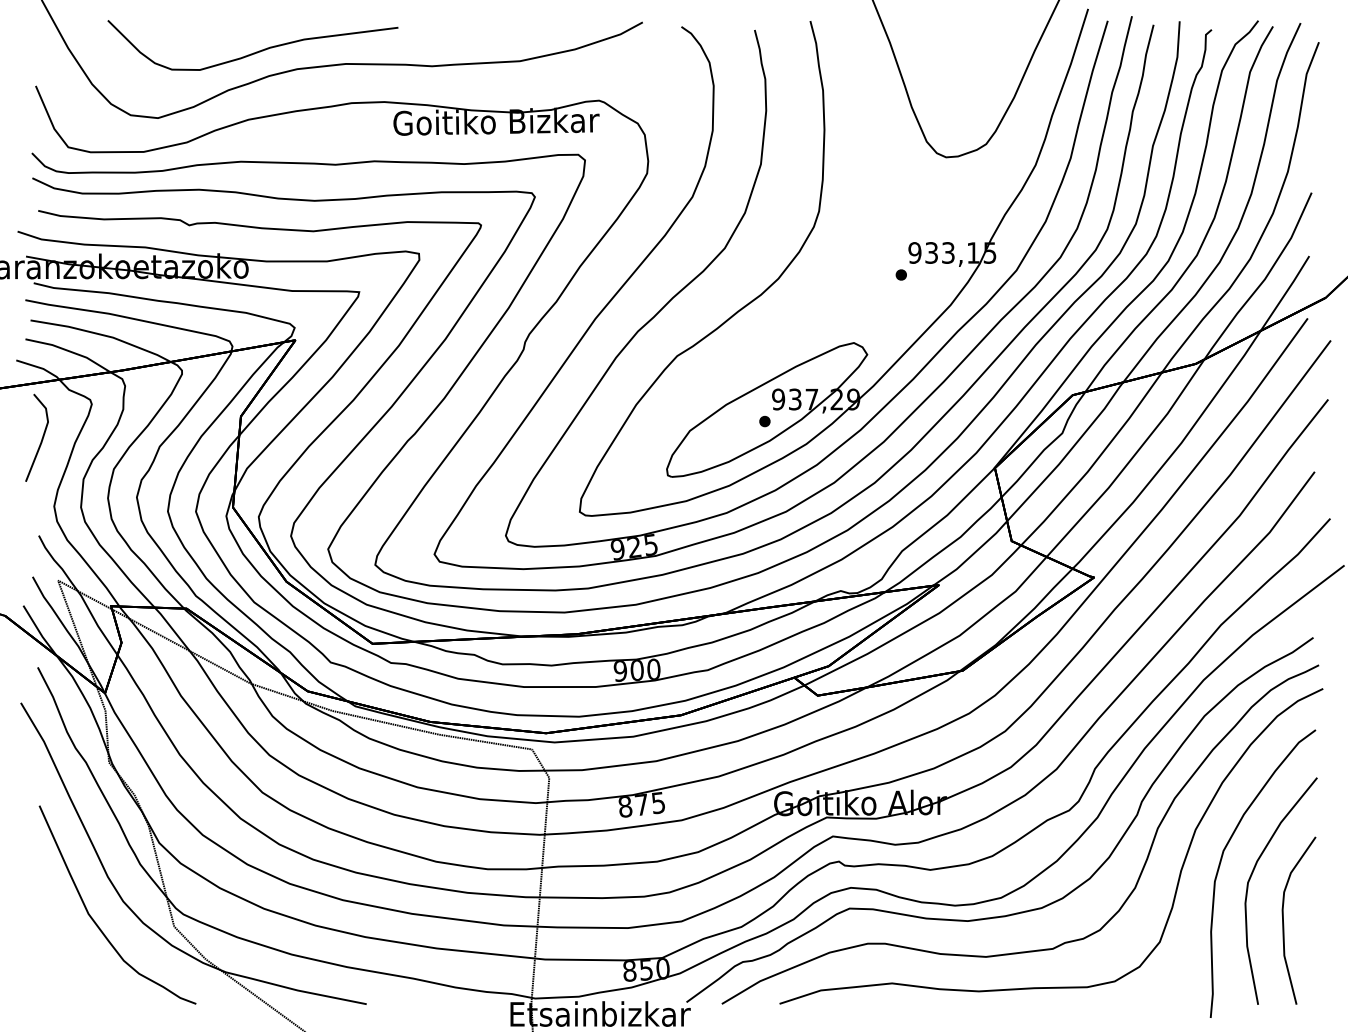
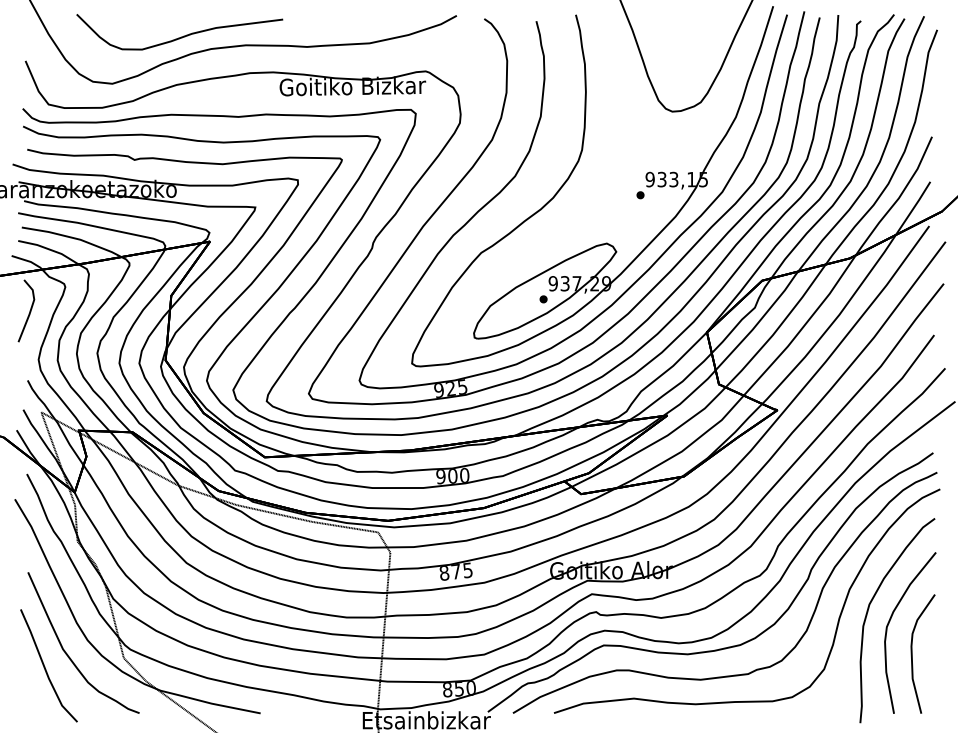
line: (63, 938) -> (45, 666), added

